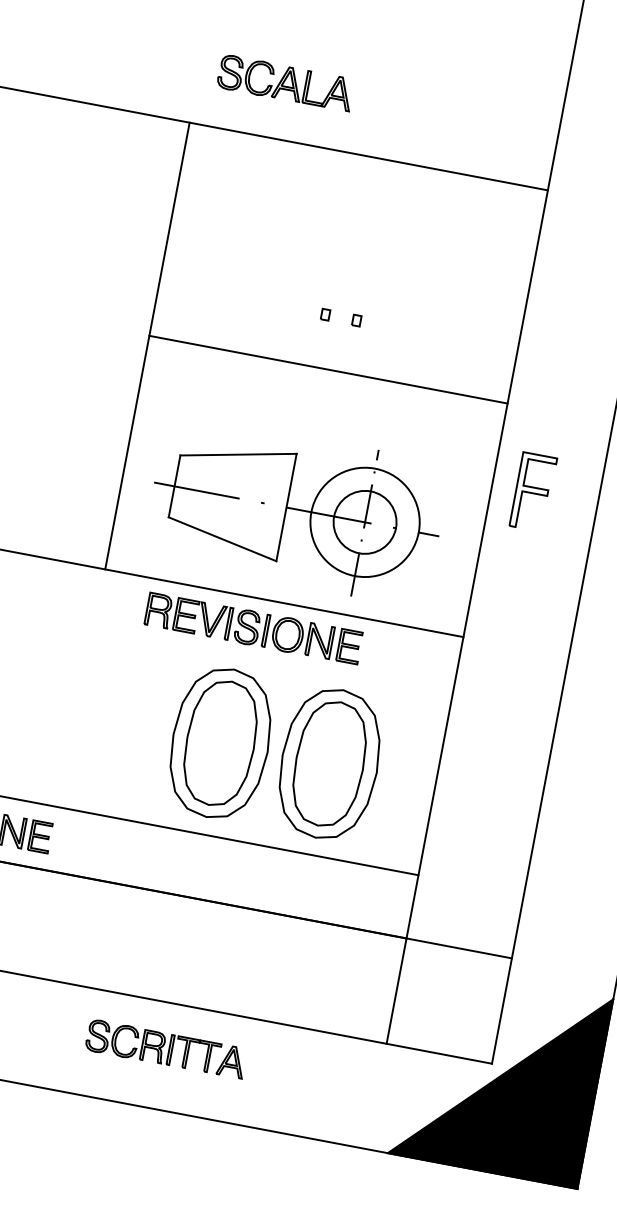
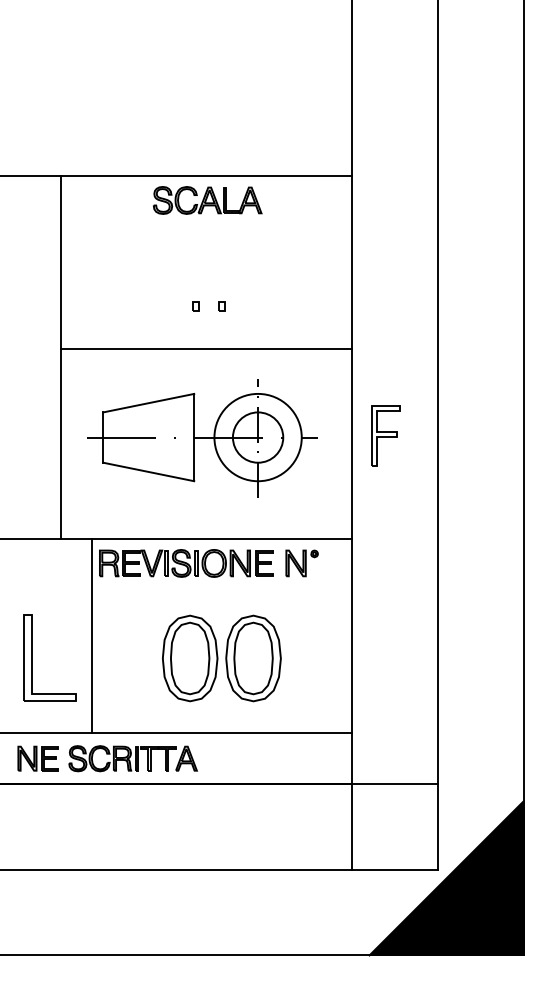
part: (285, 83) -> (207, 200), moved
part: (533, 491) -> (385, 435), moved
part: (296, 510) -> (202, 438), moved
part: (395, 655) -> (301, 563), added
line: (120, 695) -> (91, 635), added
part: (42, 708) -> (32, 657), added
part: (274, 753) -> (221, 658), size x0.71
part: (165, 1048) -> (132, 758), moved

